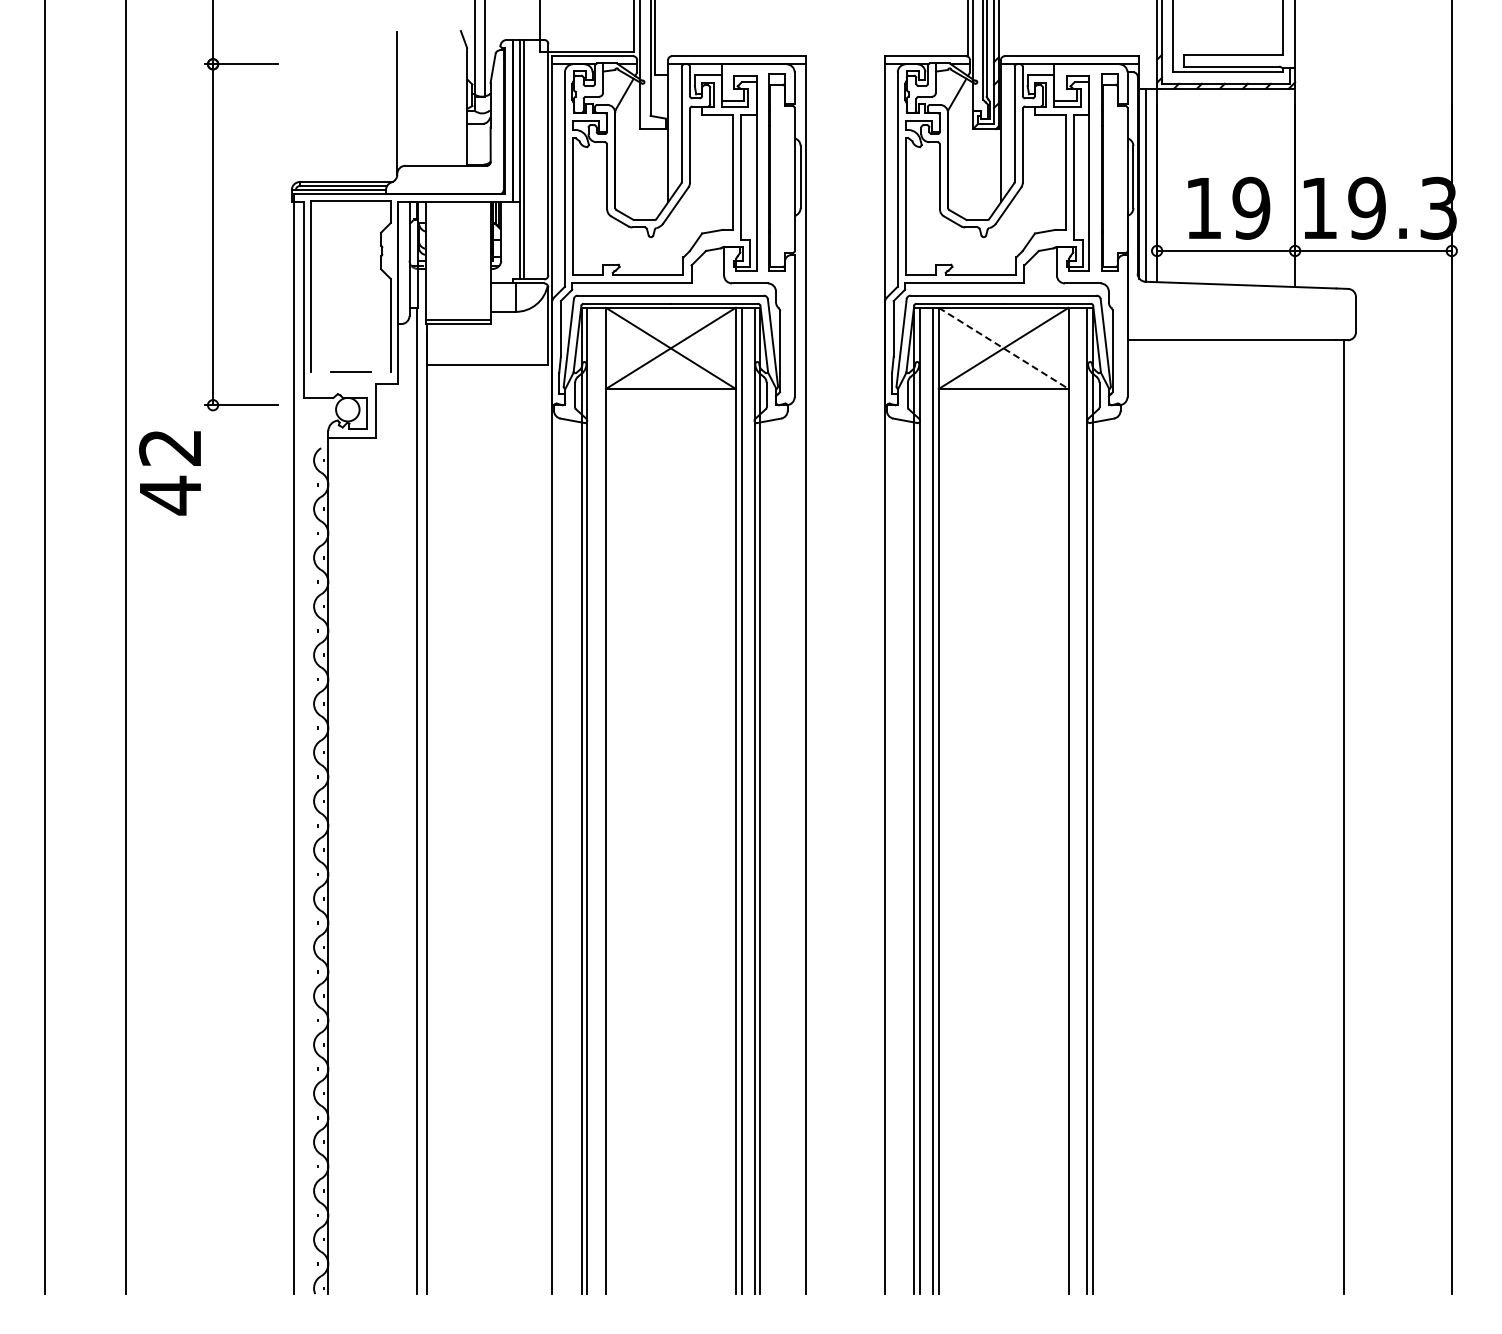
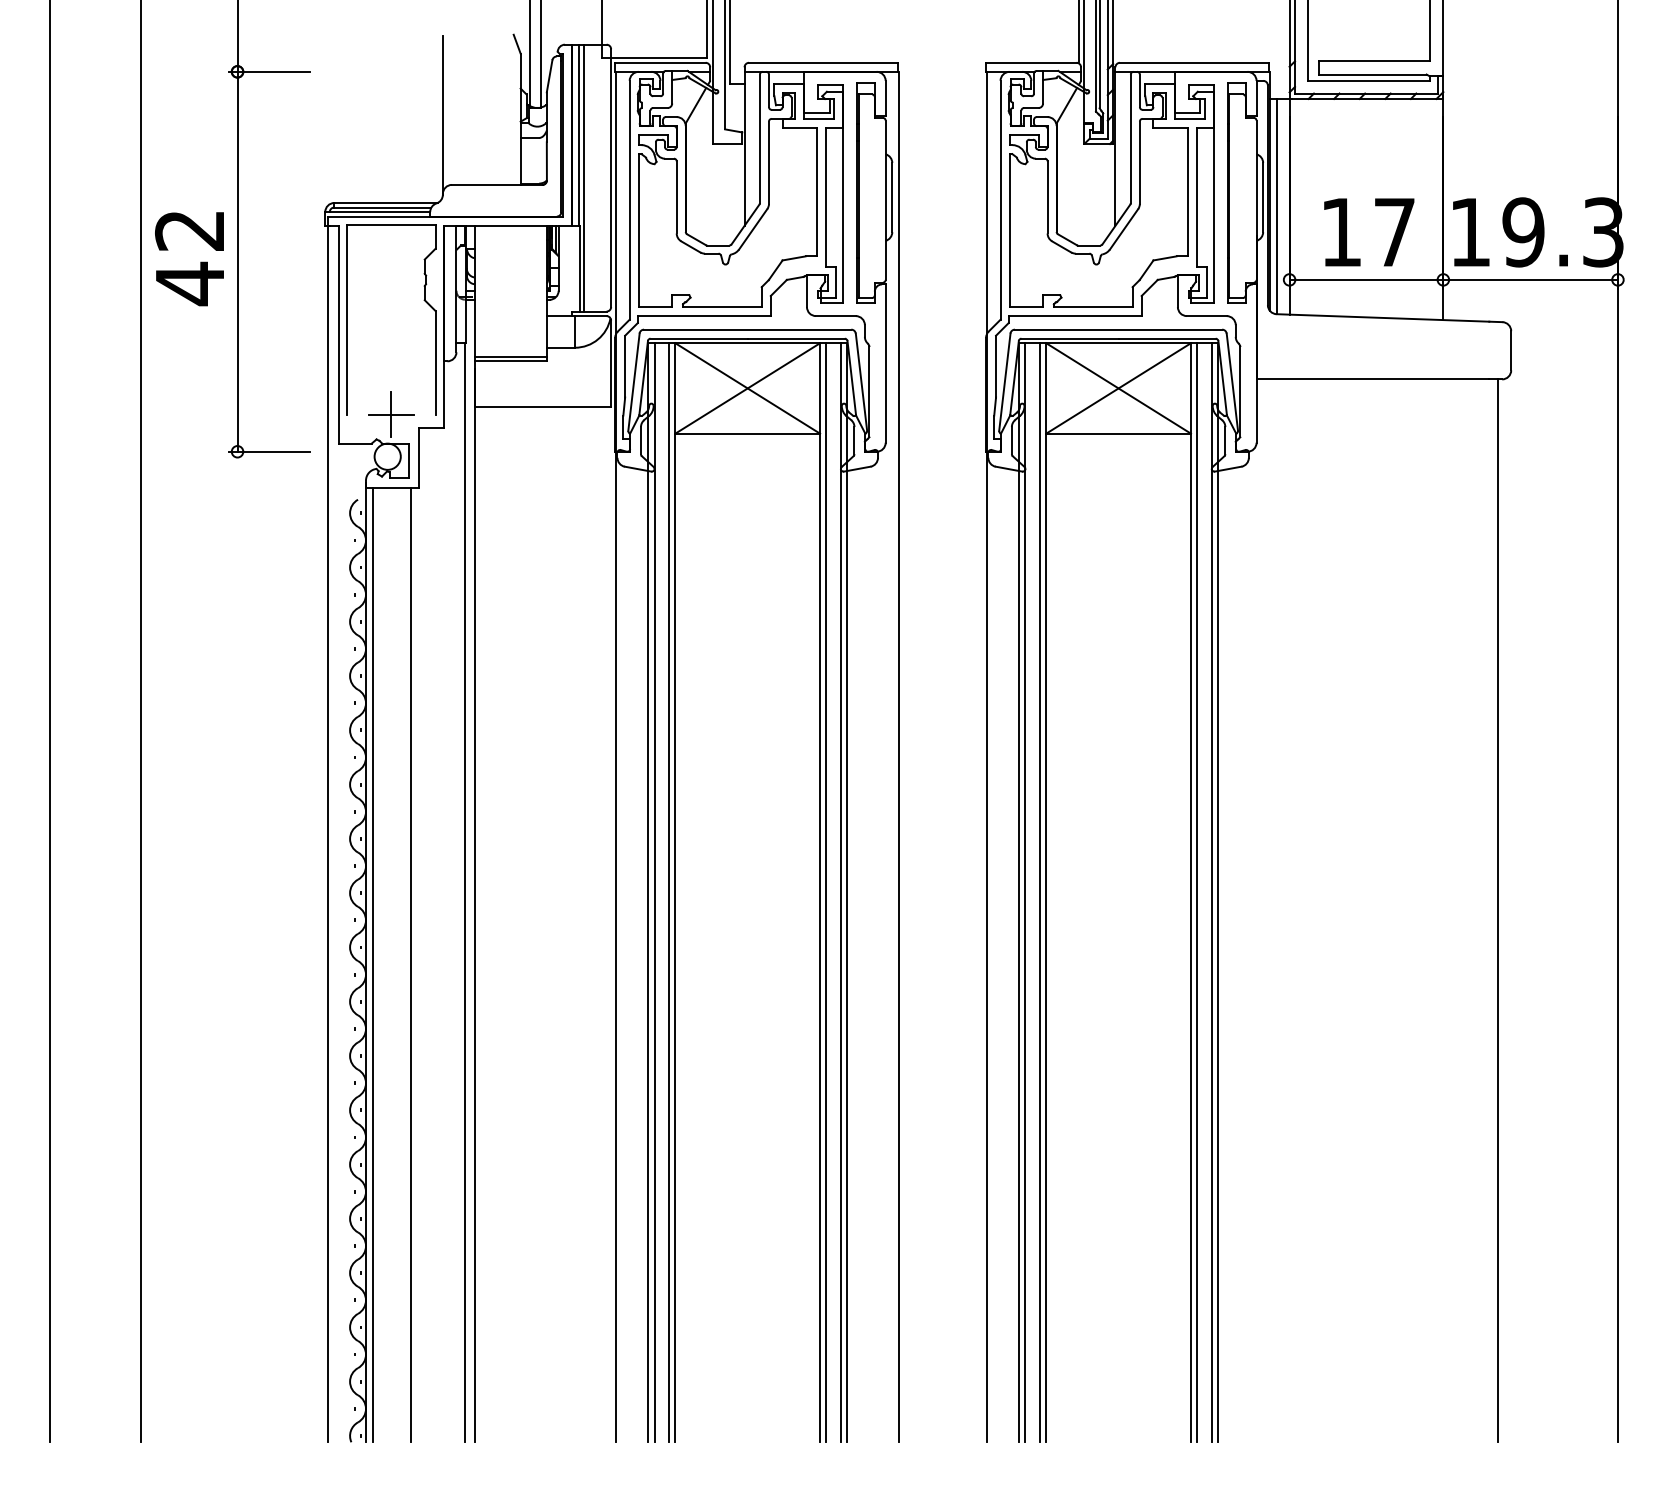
text: (1251, 207) -> (1394, 231), 19 -> 17
line: (1003, 348) -> (1118, 388), dashed -> solid
line: (351, 371) -> (391, 414), added
text: (169, 473) -> (188, 259), moved
line: (600, 800) -> (669, 892), added
line: (1074, 800) -> (1197, 892), added
line: (334, 865) -> (372, 964), added
line: (368, 865) -> (410, 964), added

